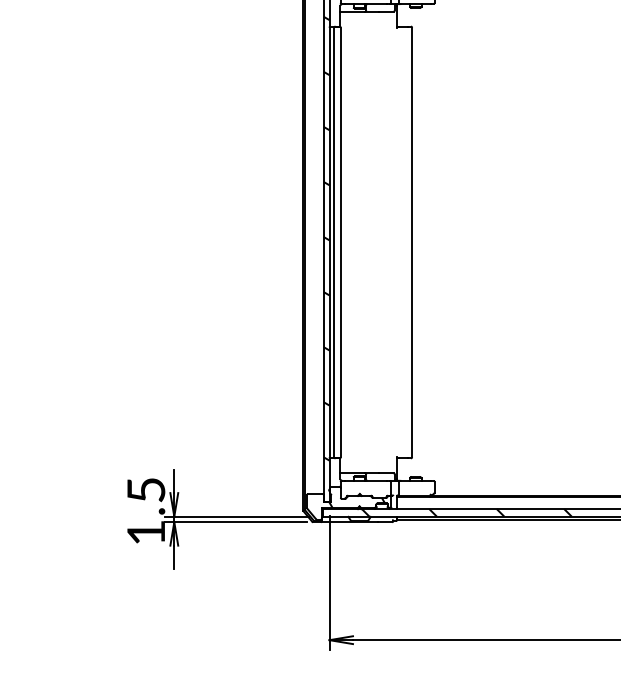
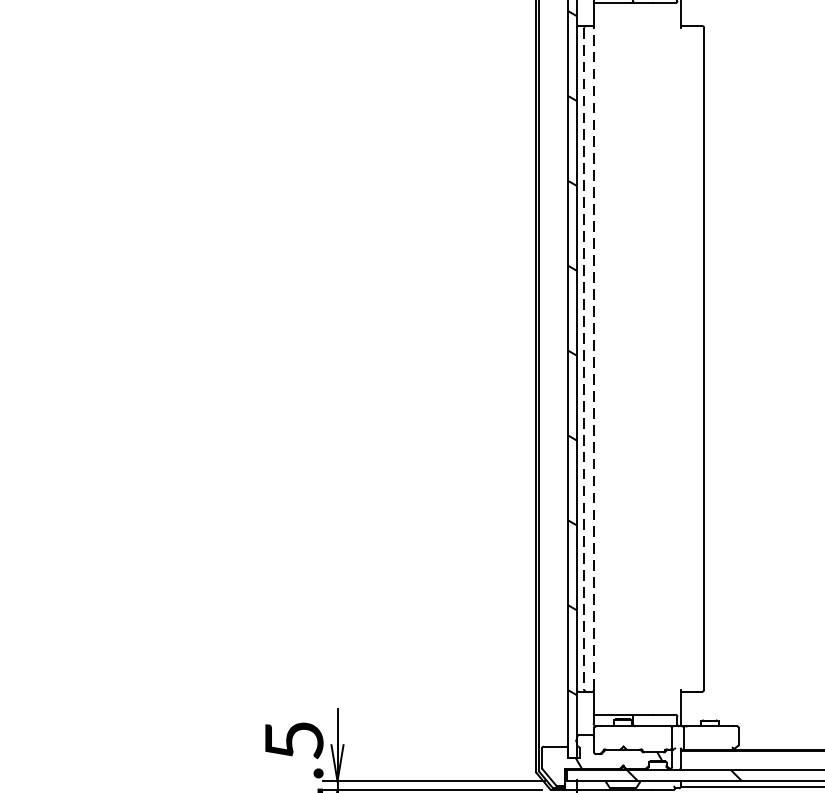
line: (334, 242) -> (584, 358), solid -> dashed
line: (340, 242) -> (593, 358), solid -> dashed

